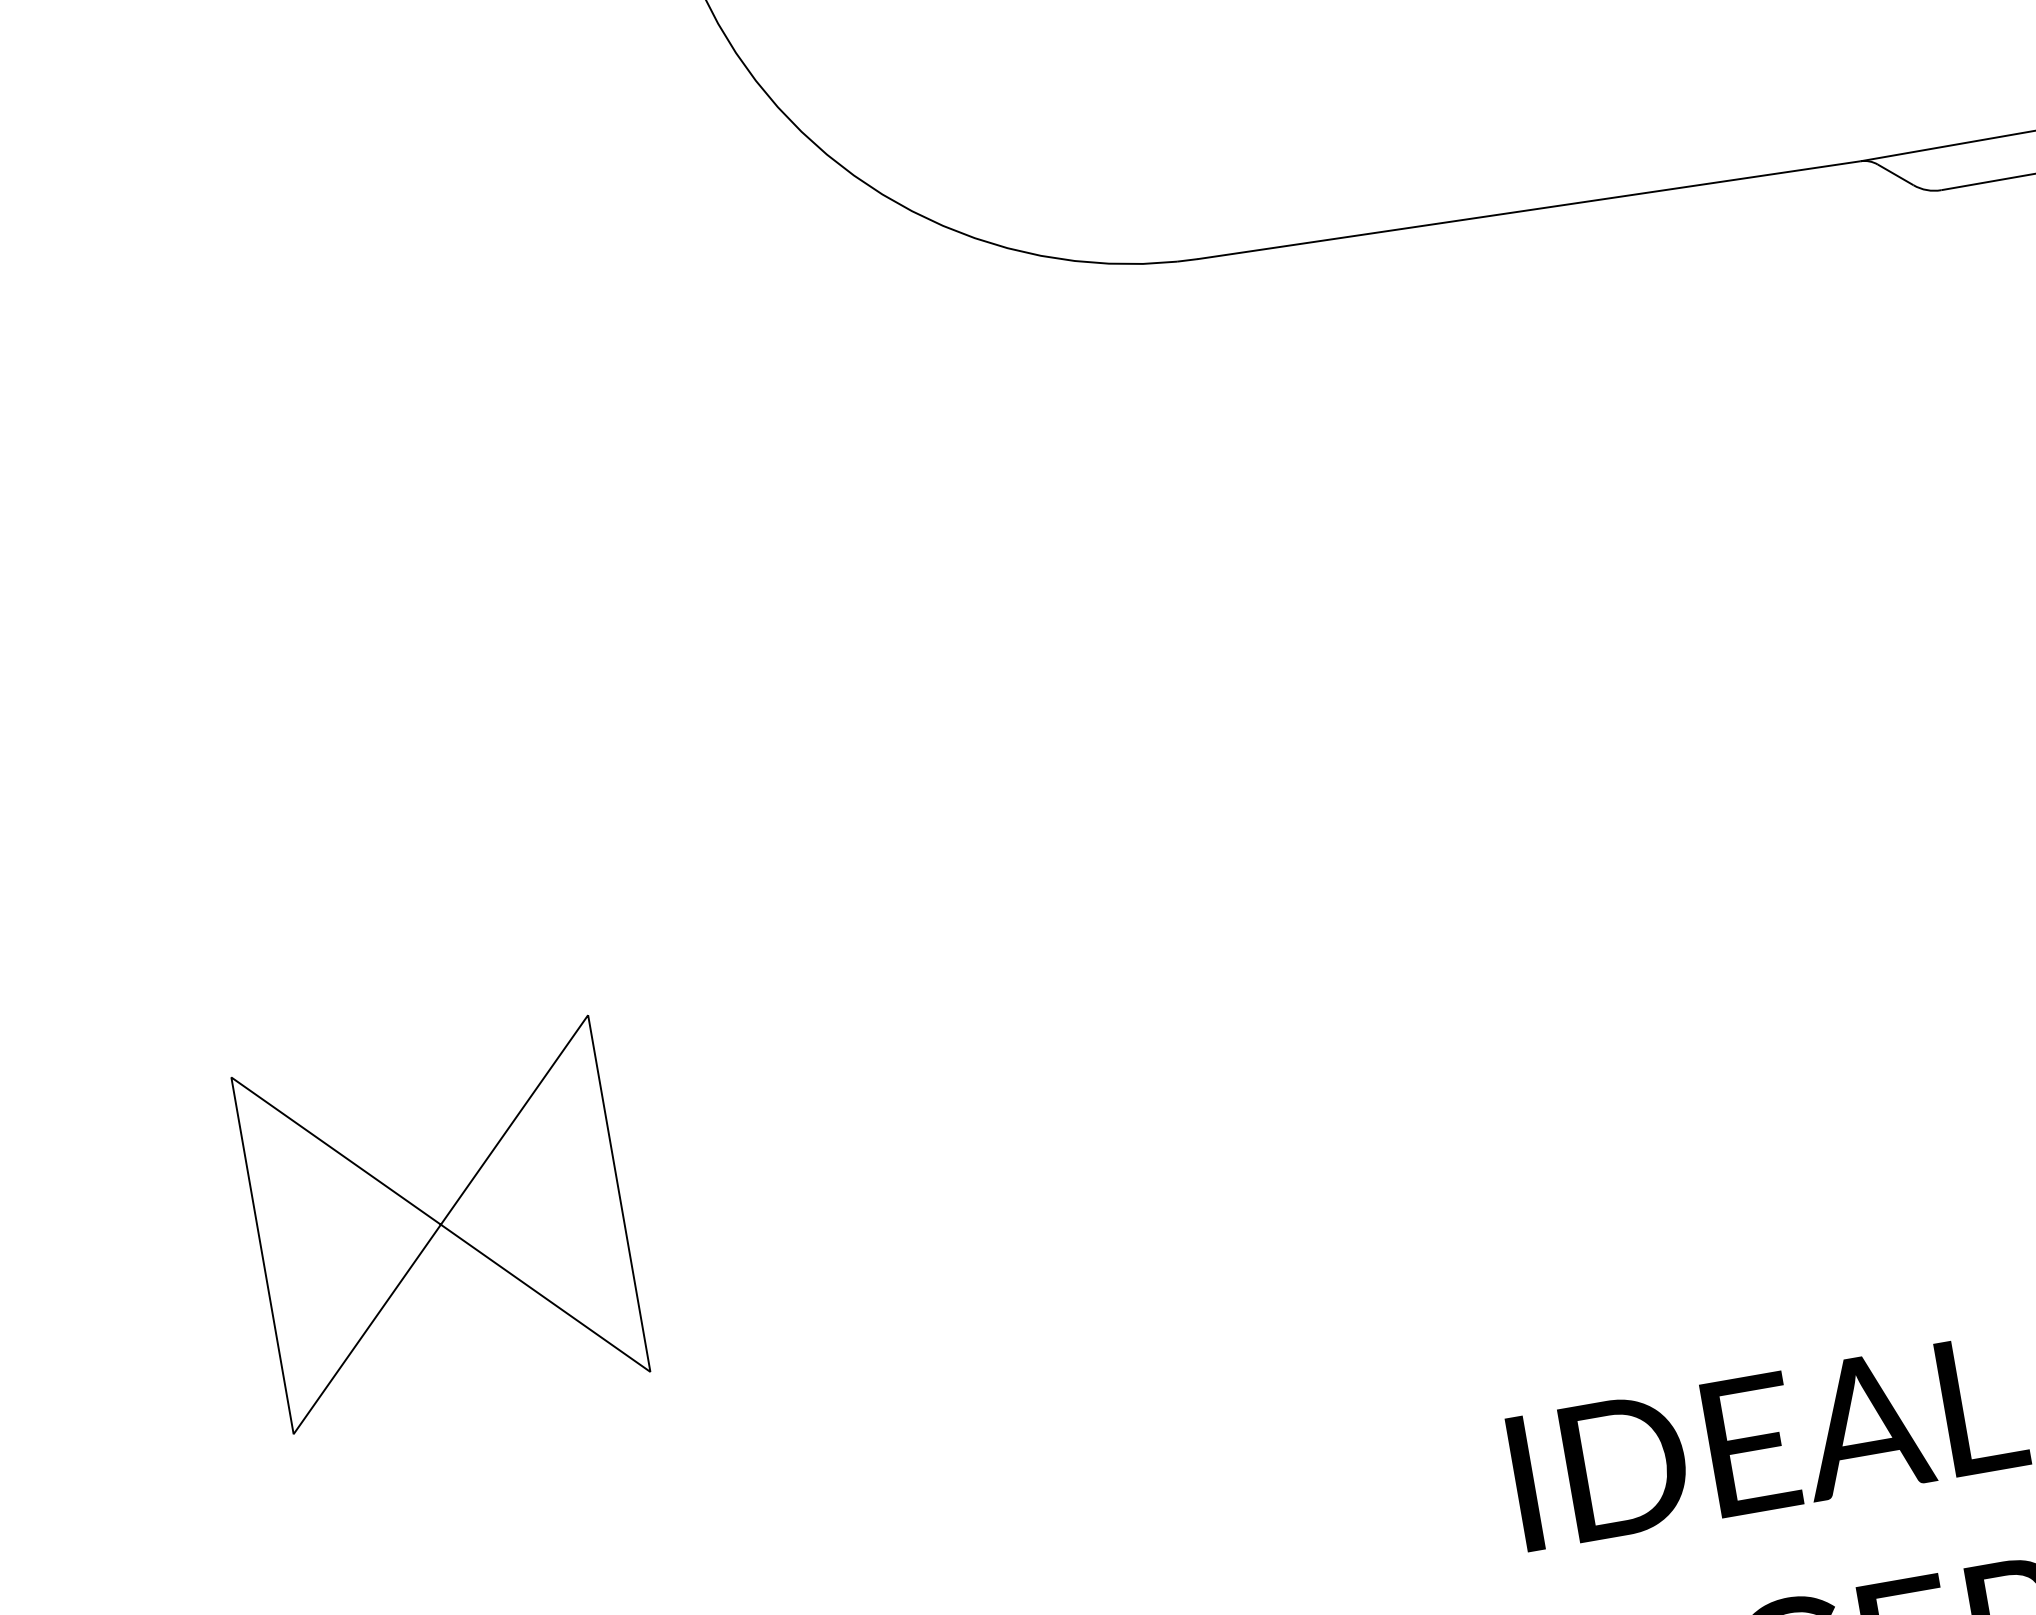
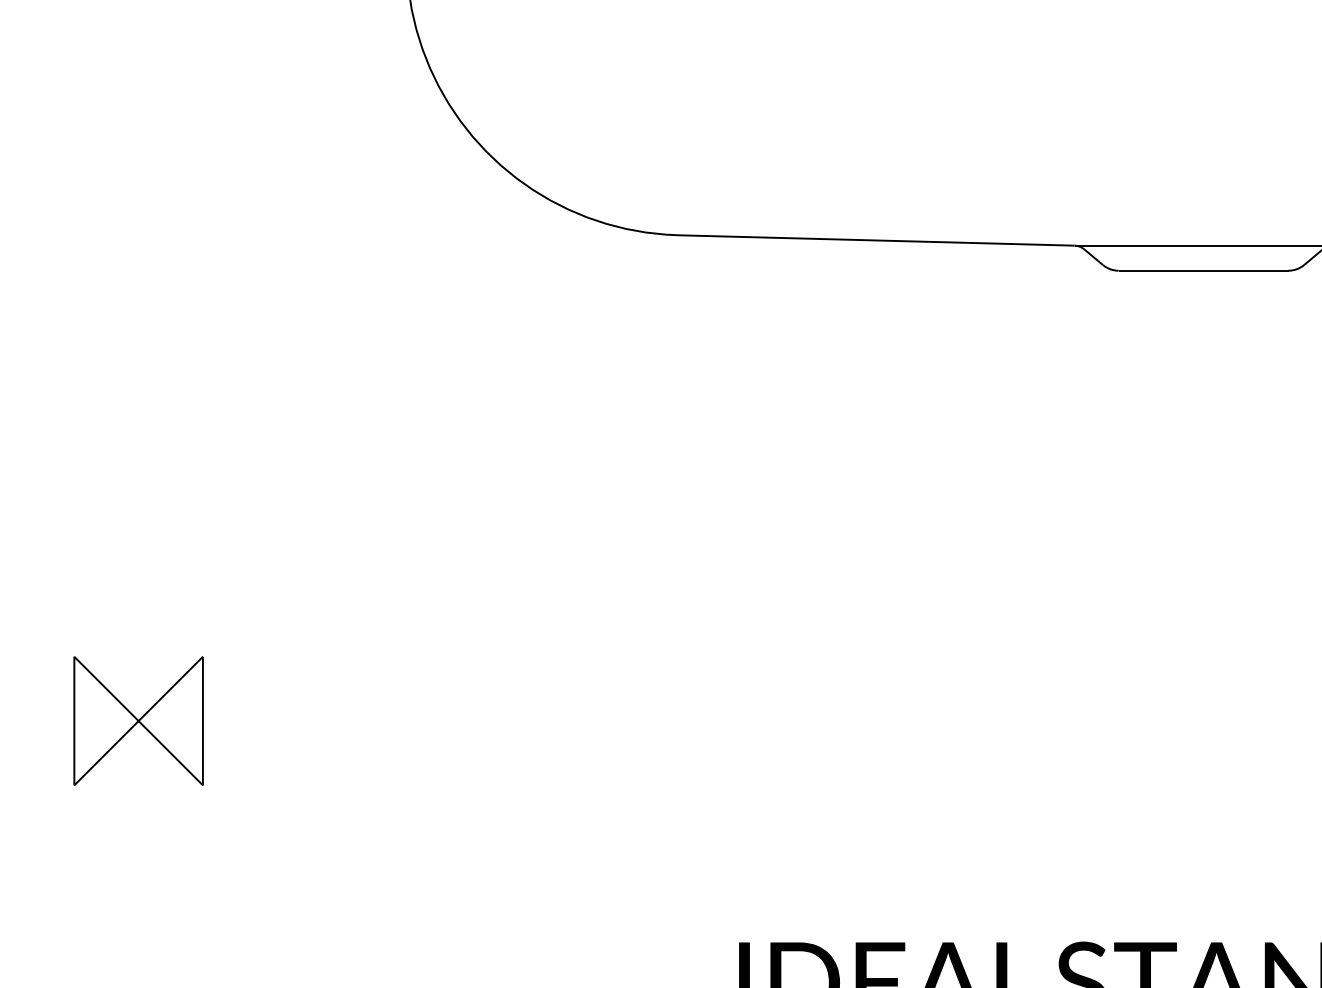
part: (440, 1223) -> (138, 720), size x0.6

